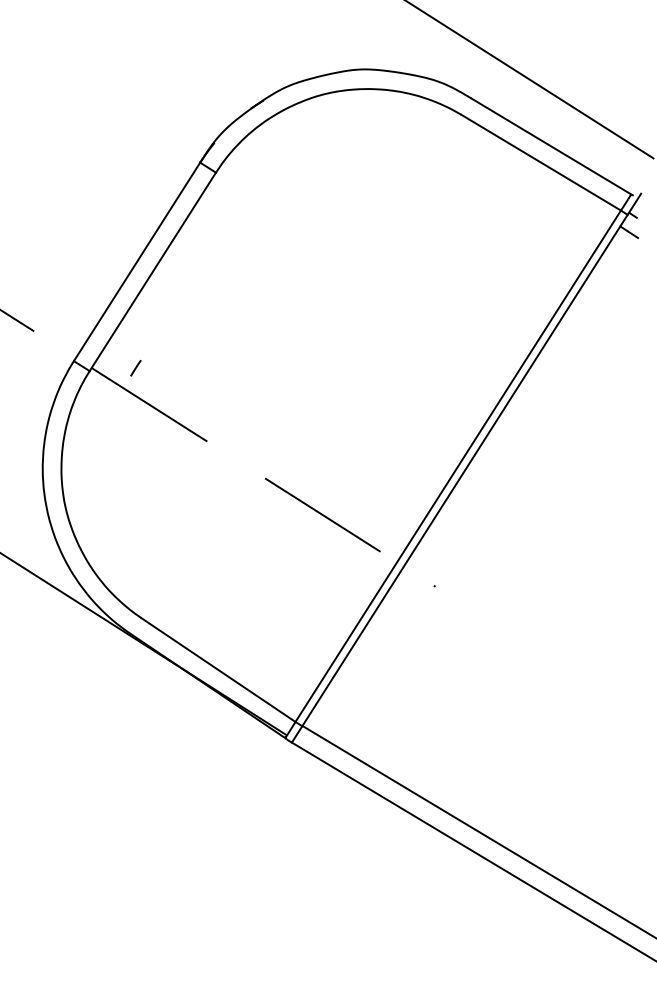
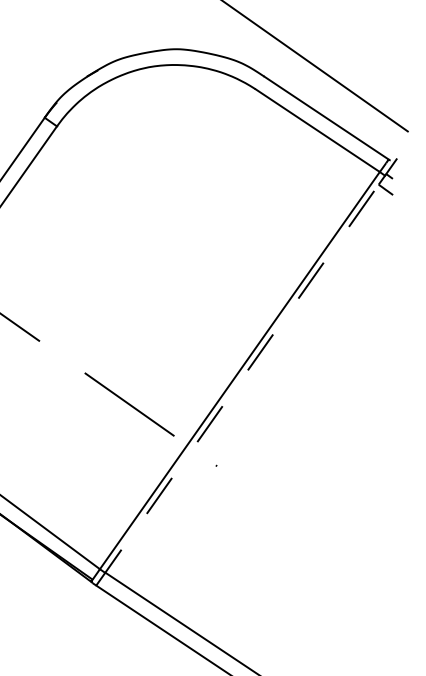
line: (456, 484) -> (237, 385), solid -> dashed

